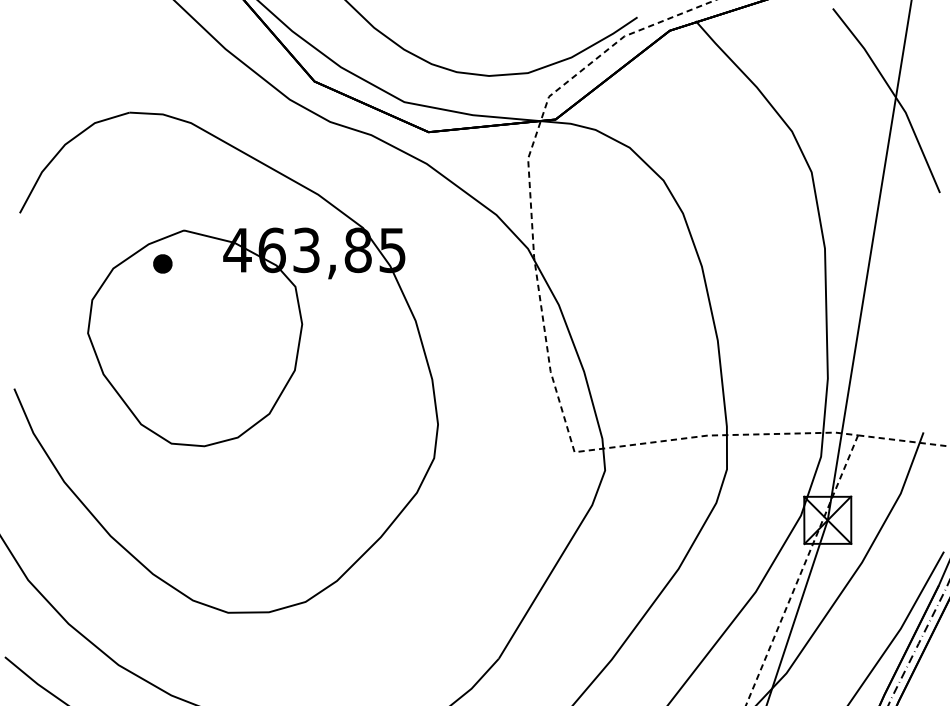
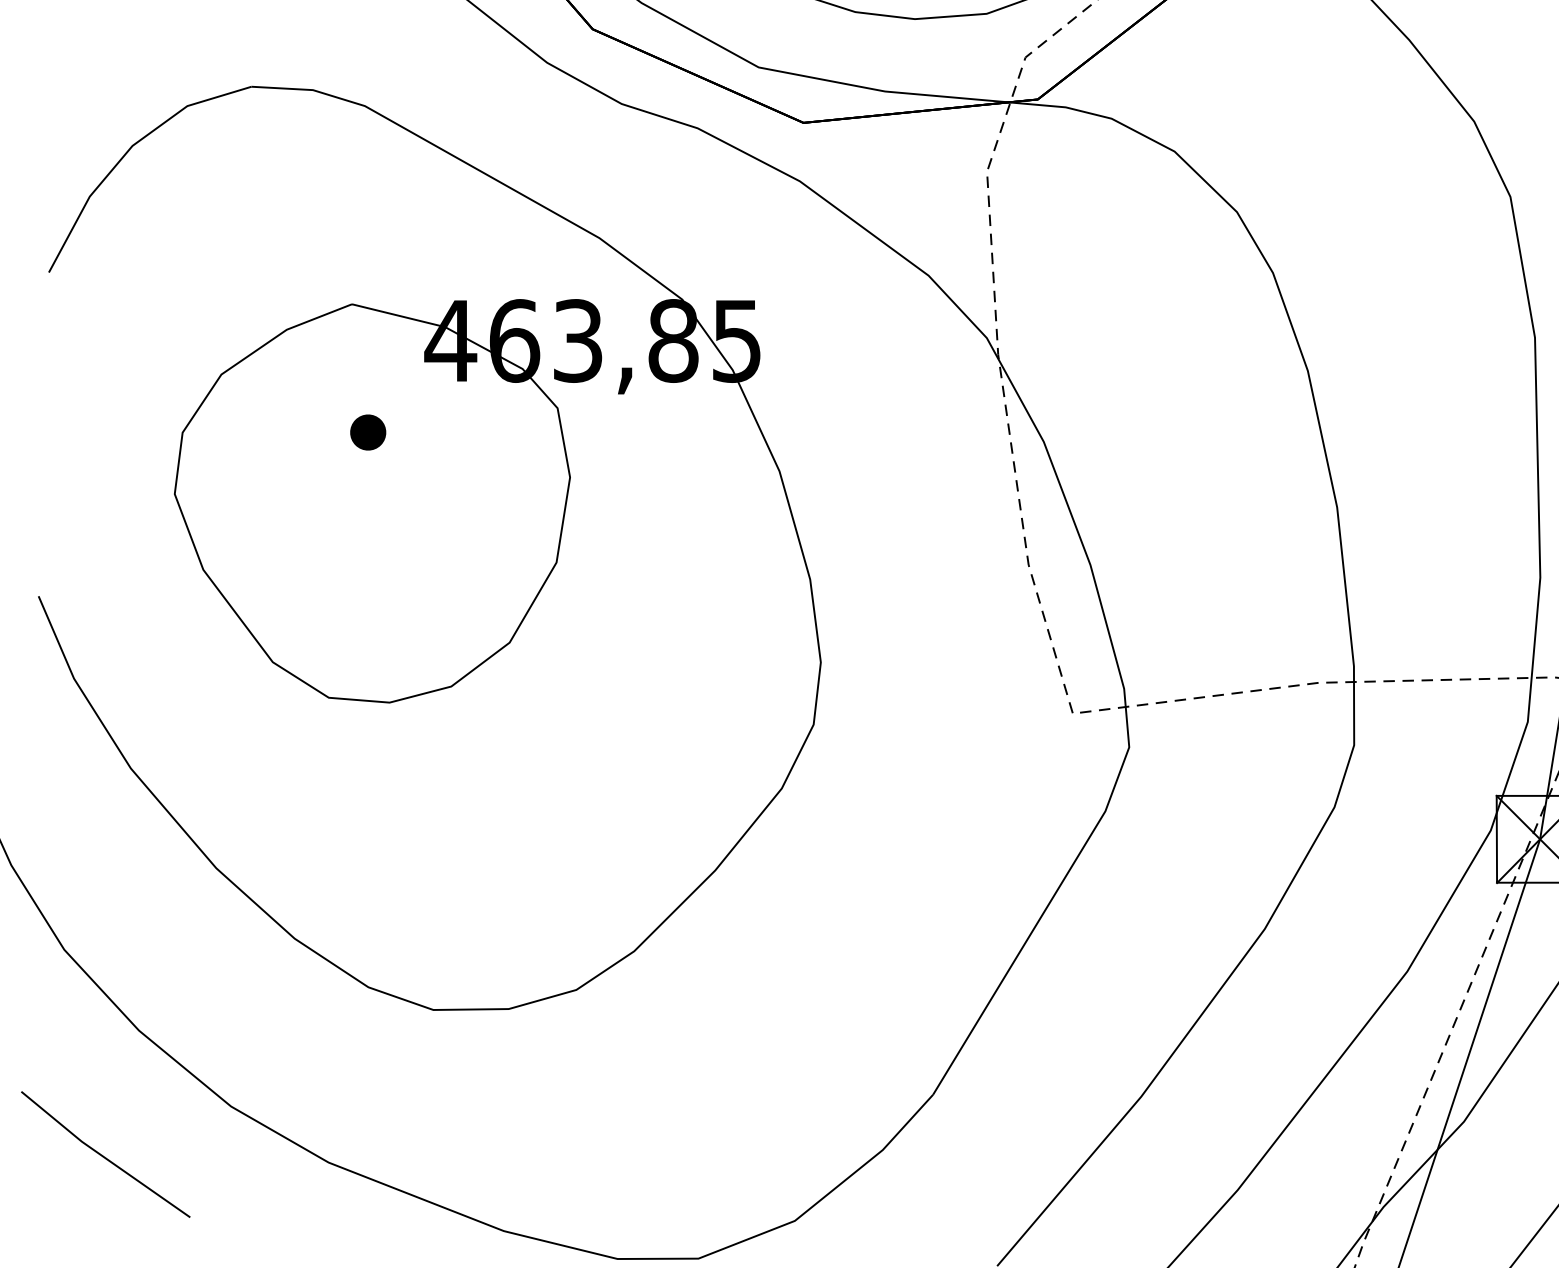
part: (162, 263) -> (367, 431), moved

